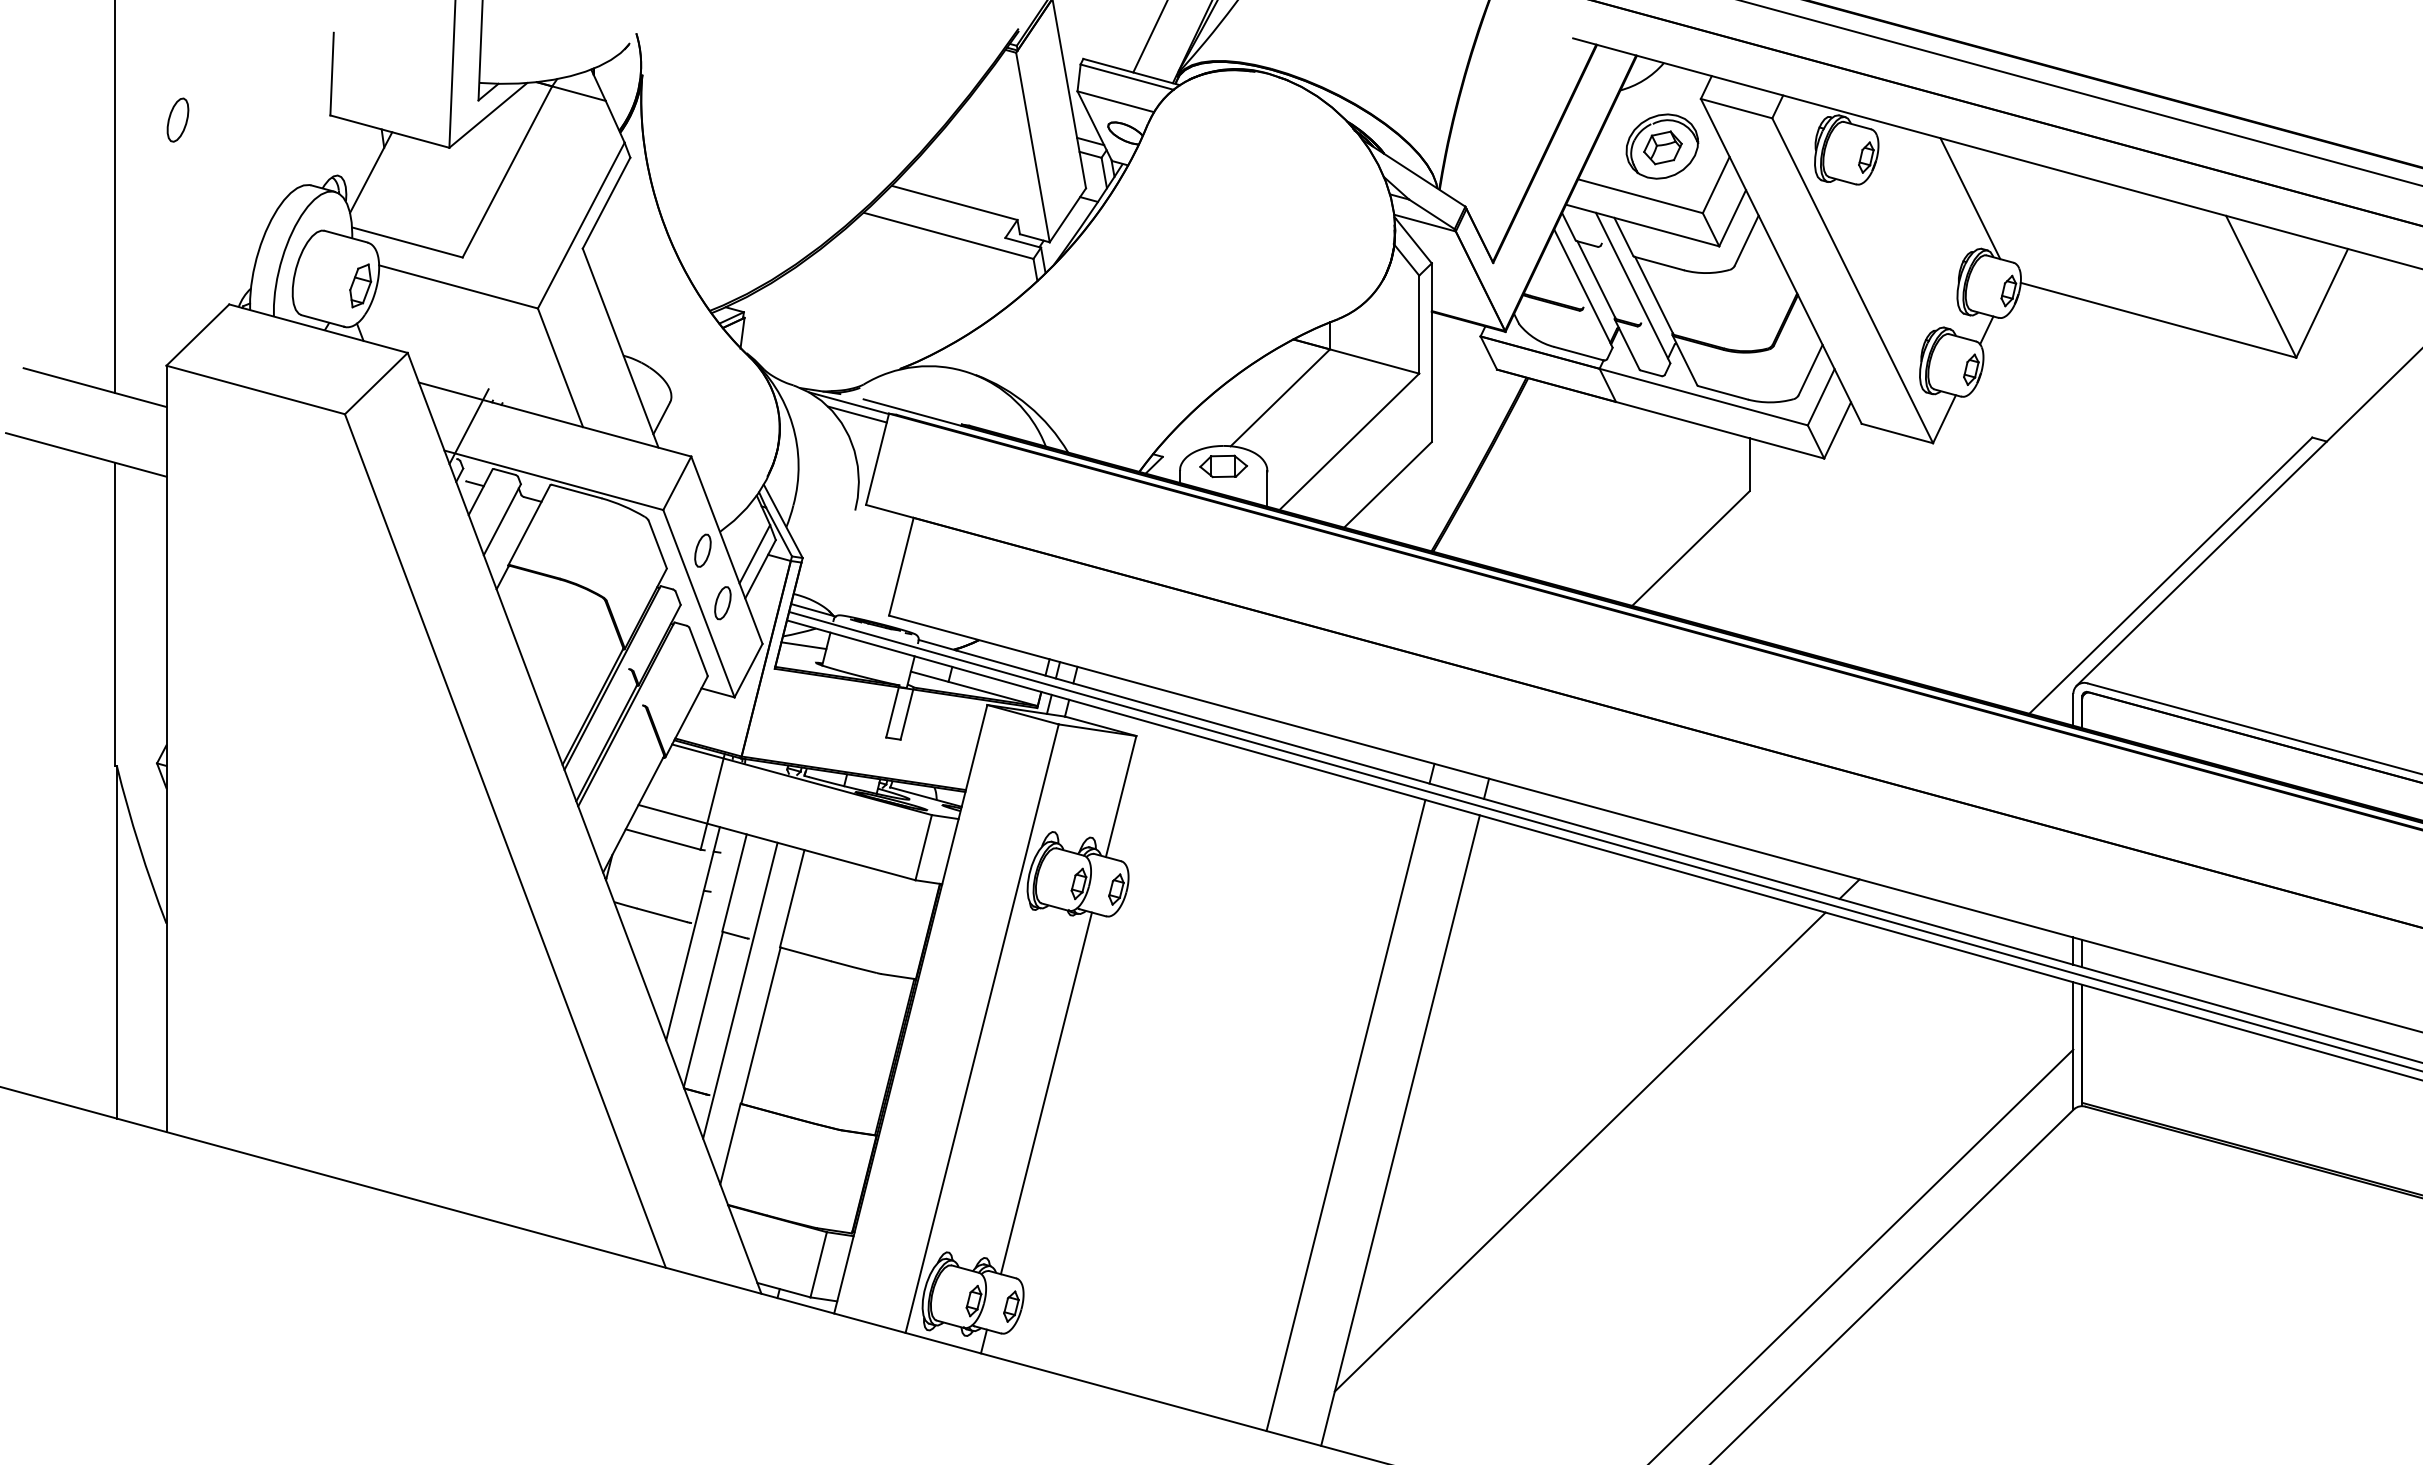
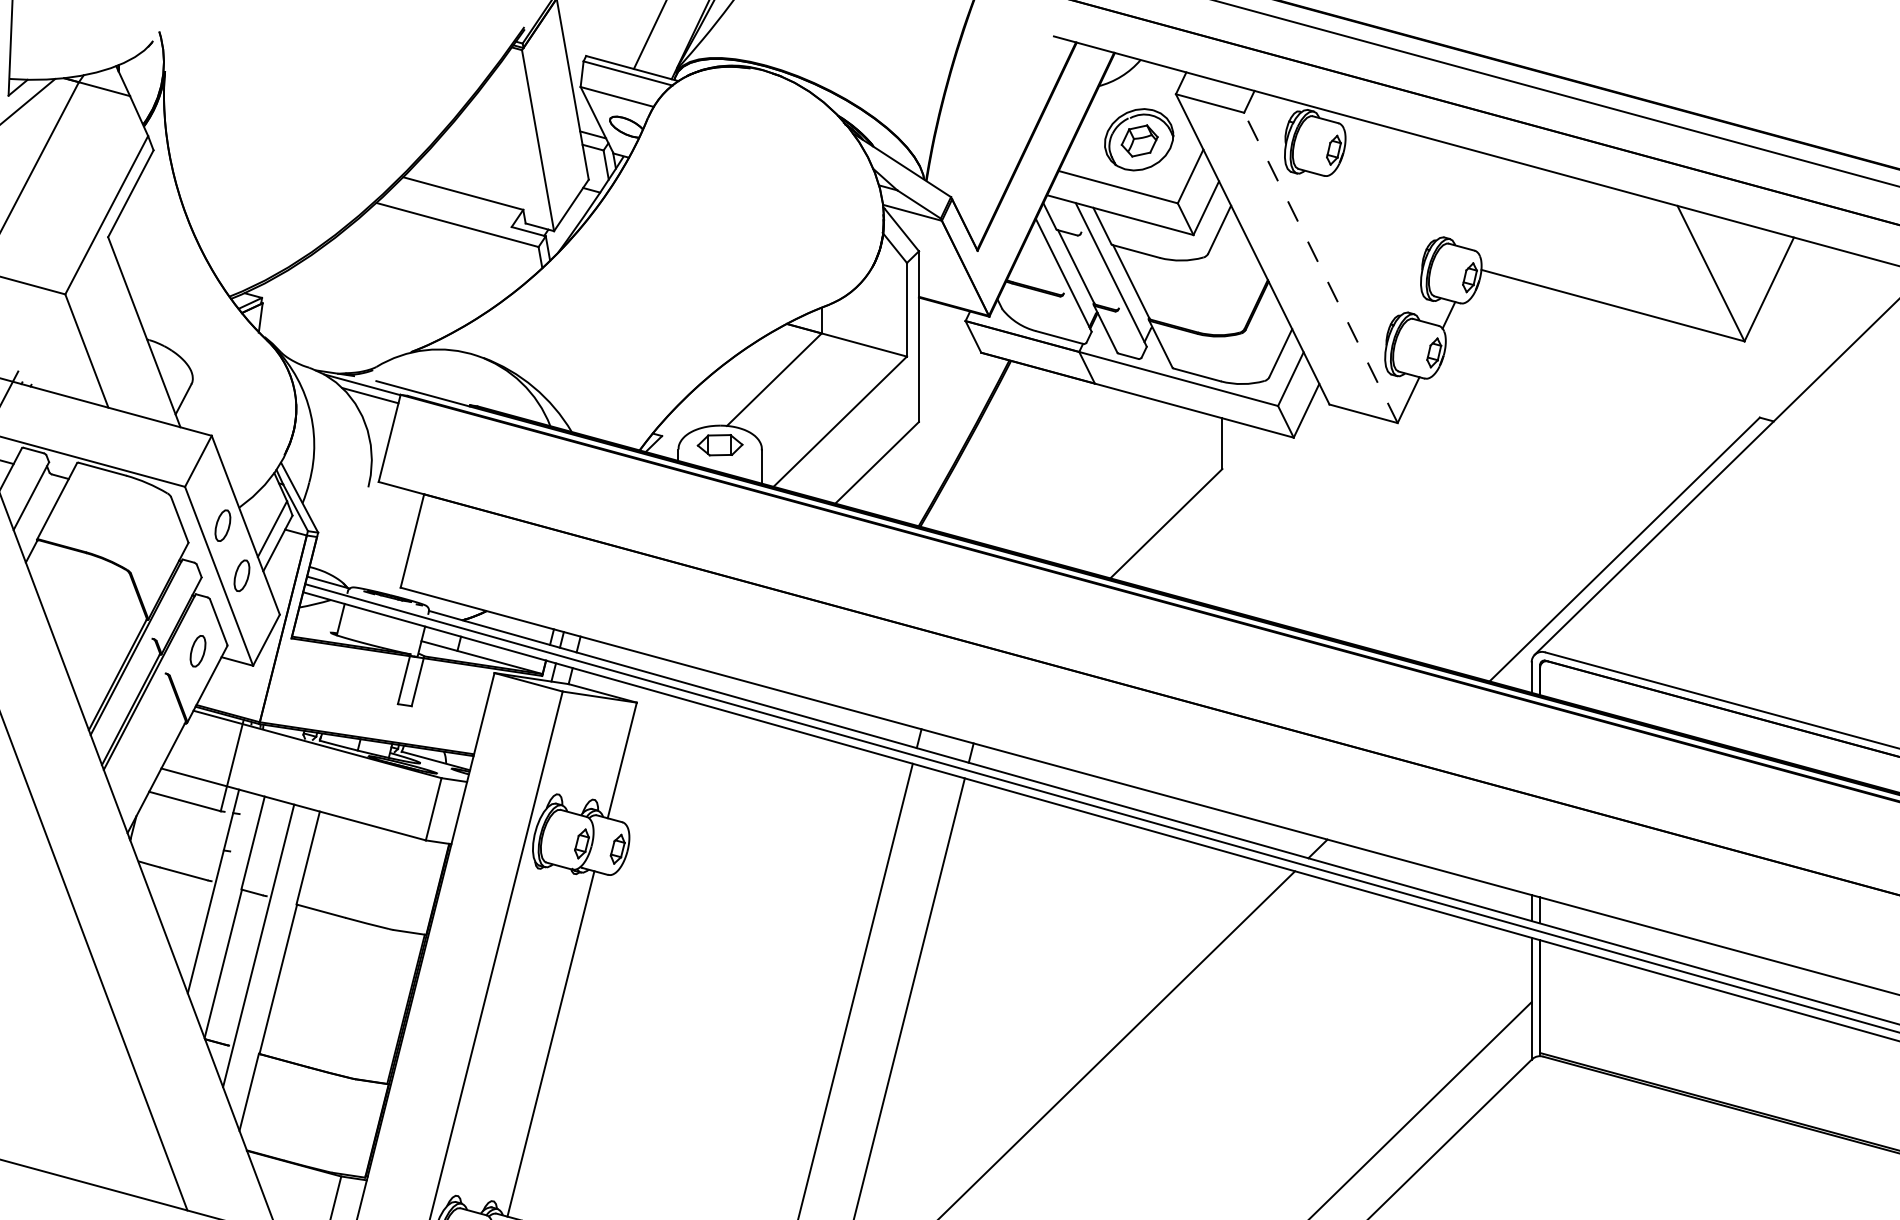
line: (1970, 198) -> (1433, 189), removed
line: (1852, 280) -> (1320, 267), solid -> dashed
line: (803, 645) -> (318, 616), removed
part: (676, 682) -> (197, 651), added

